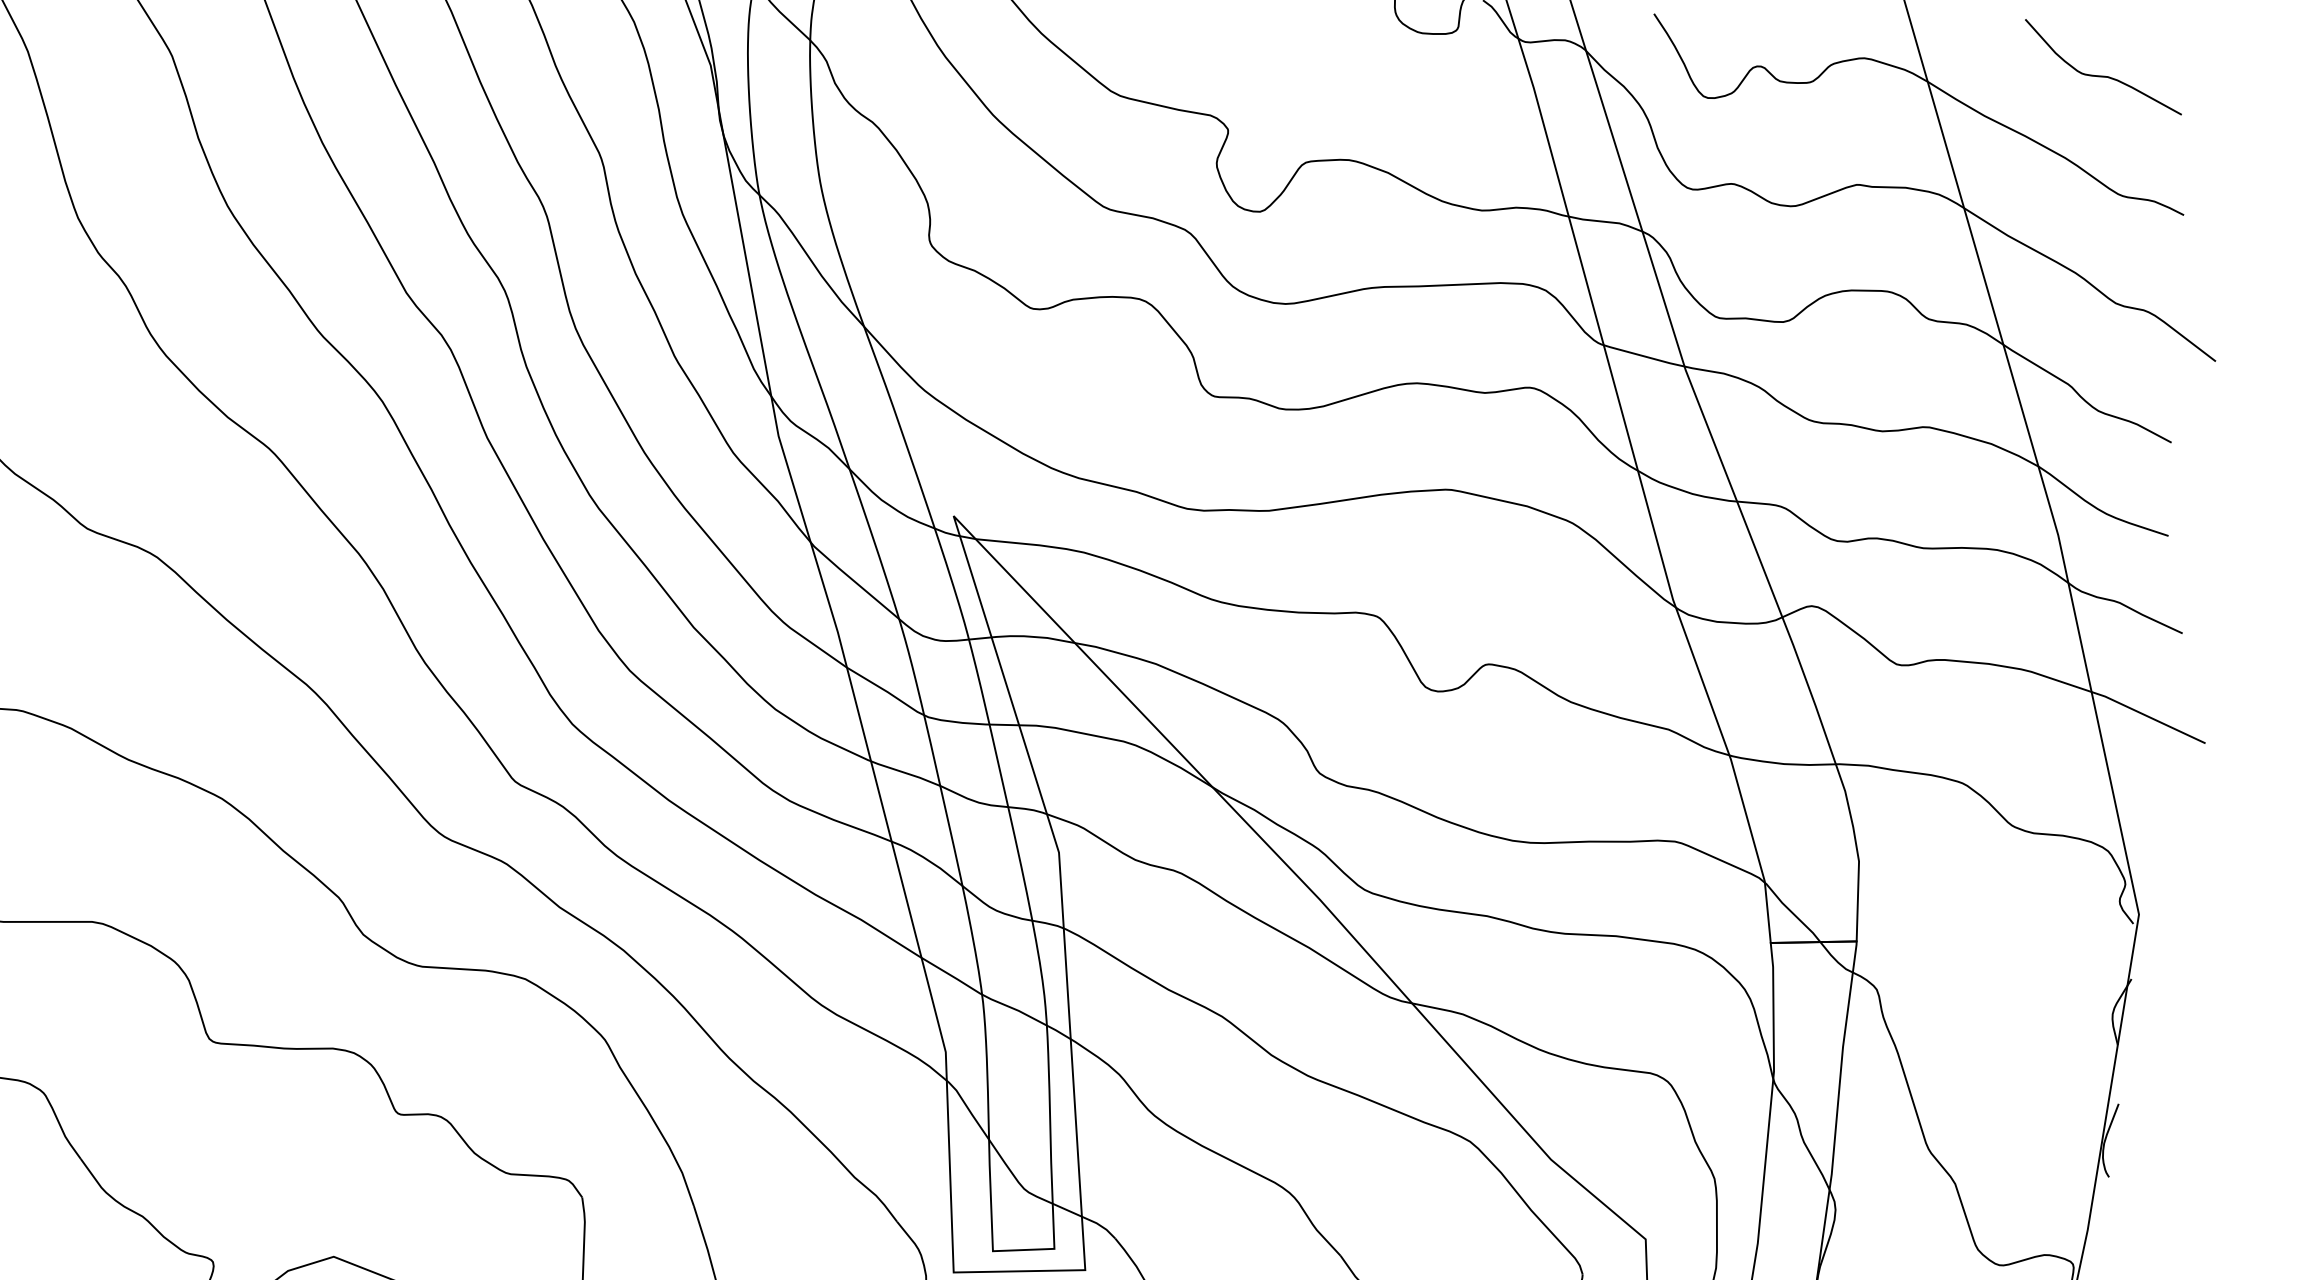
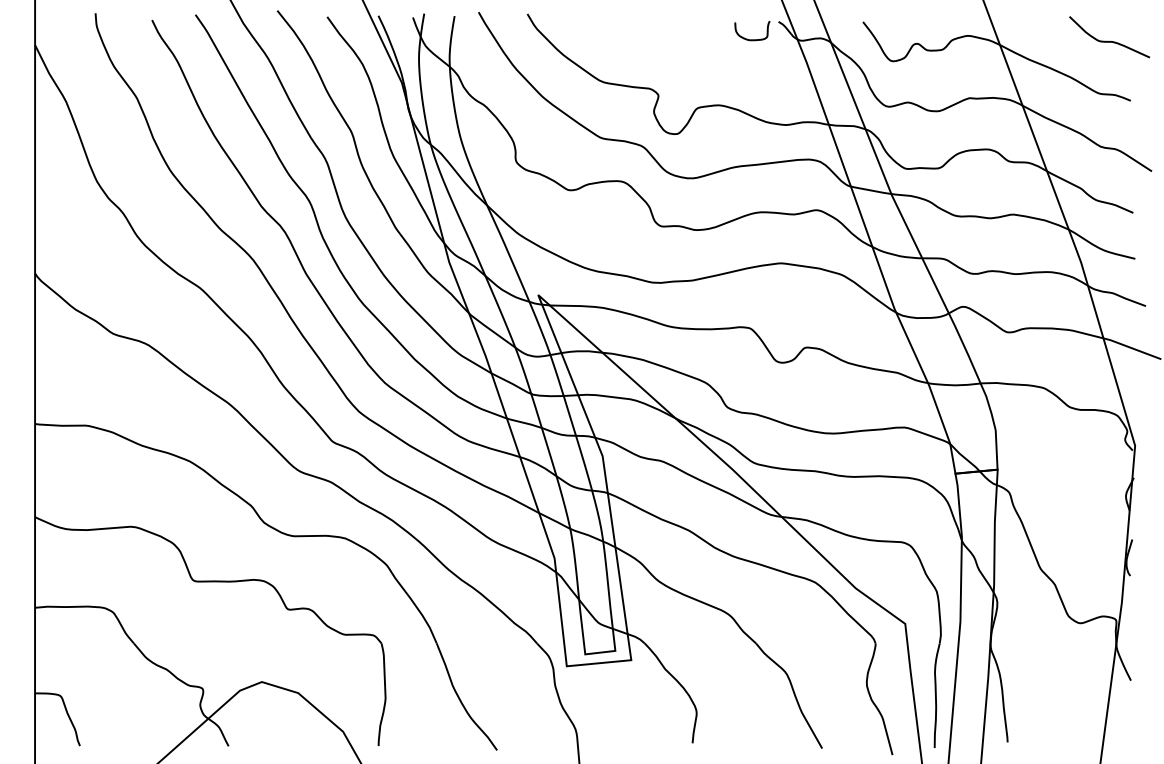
curve: (2102, 75) -> (1109, 41), moved

